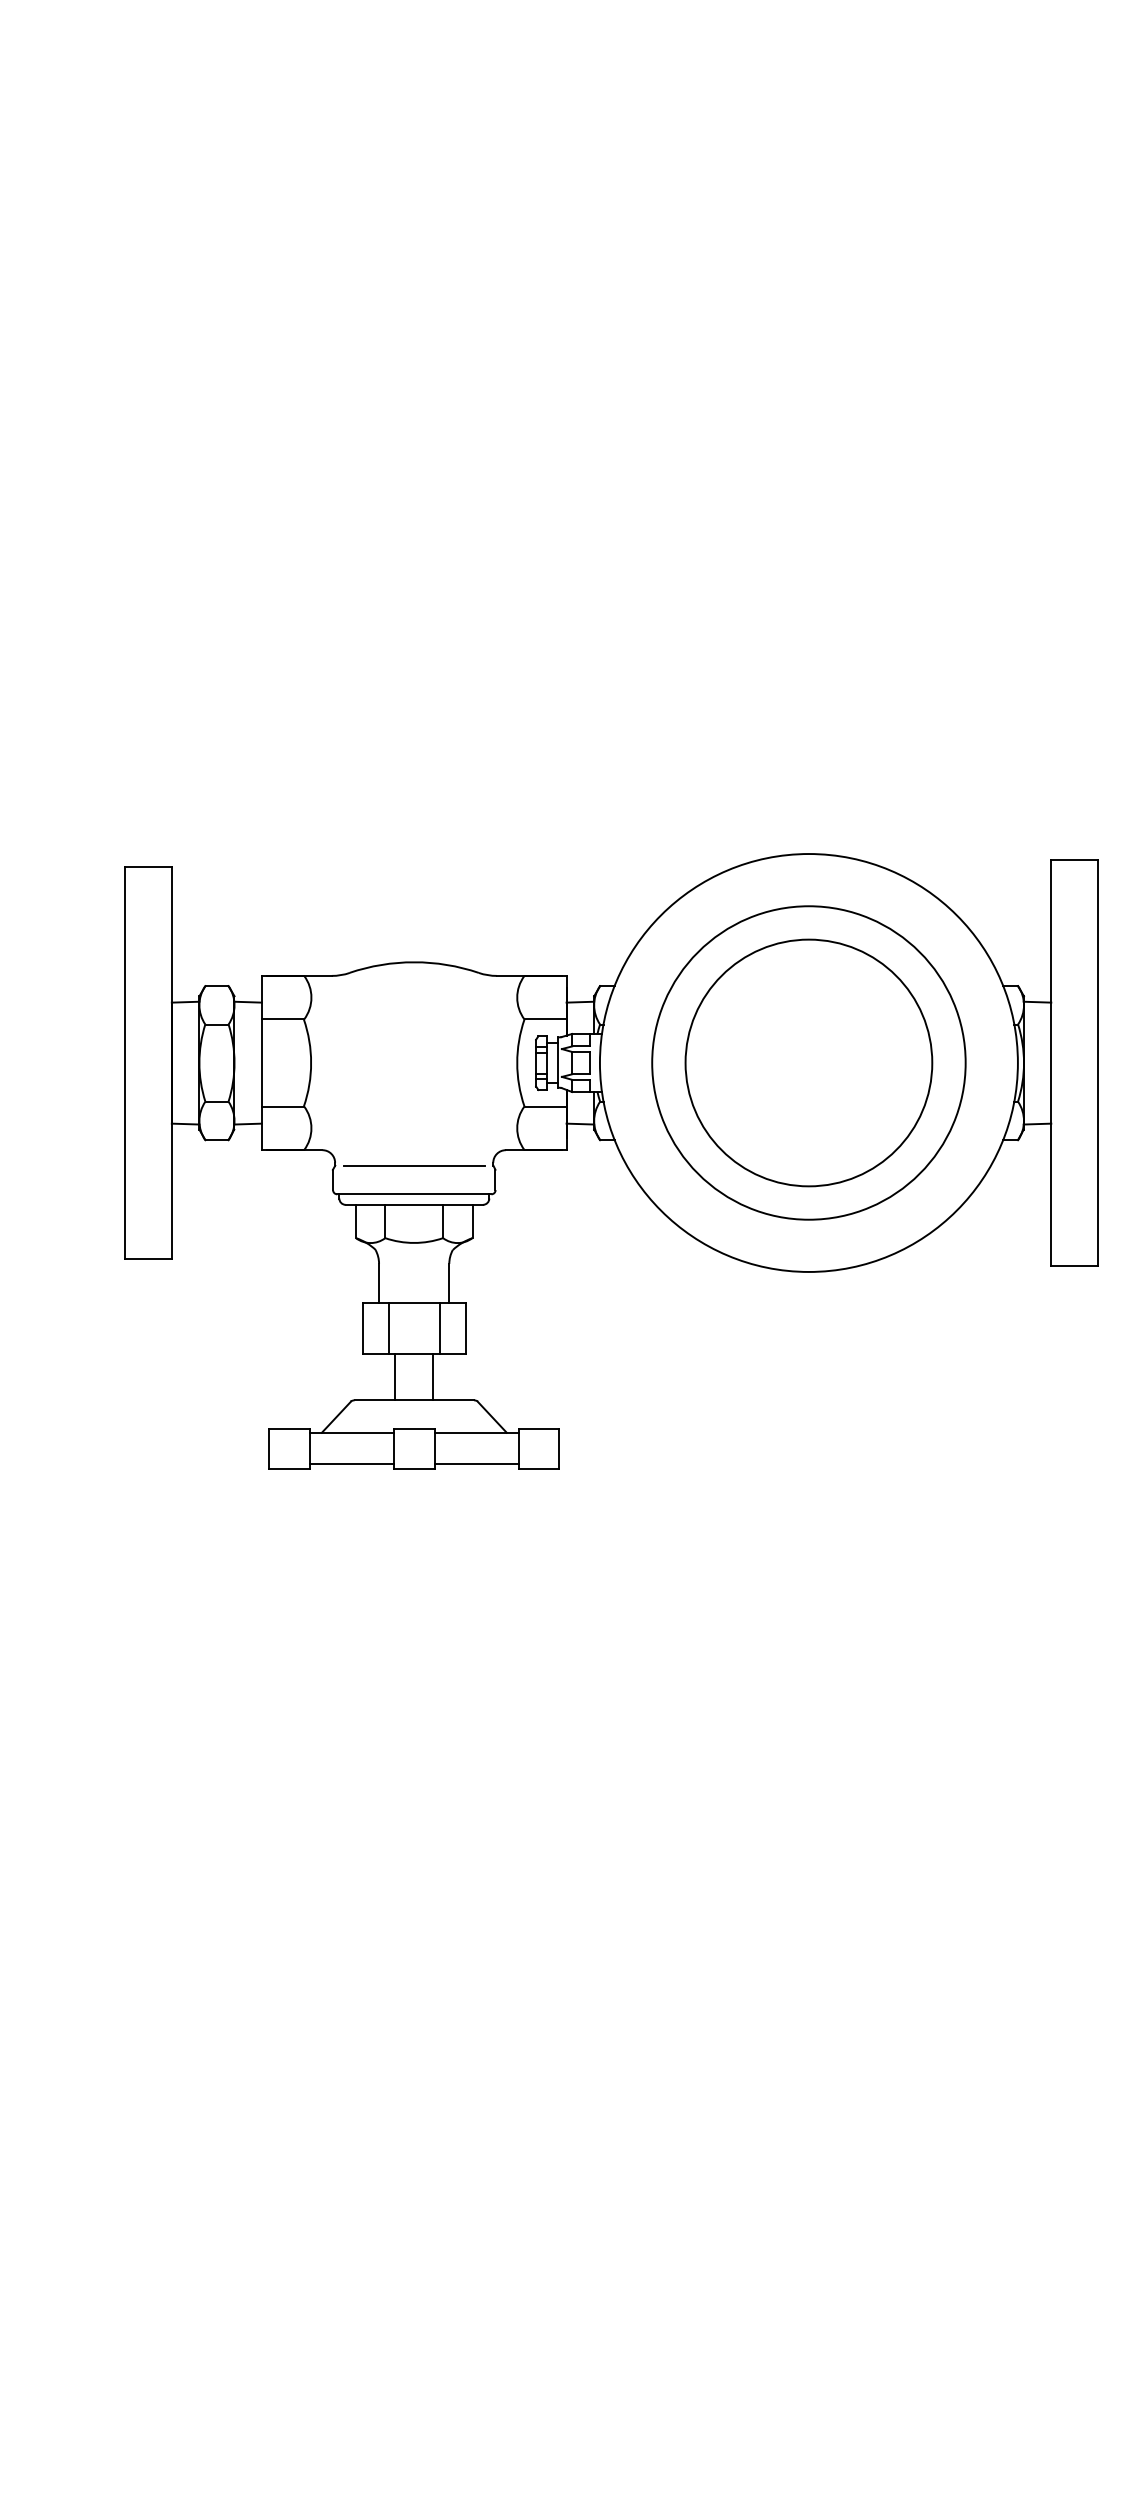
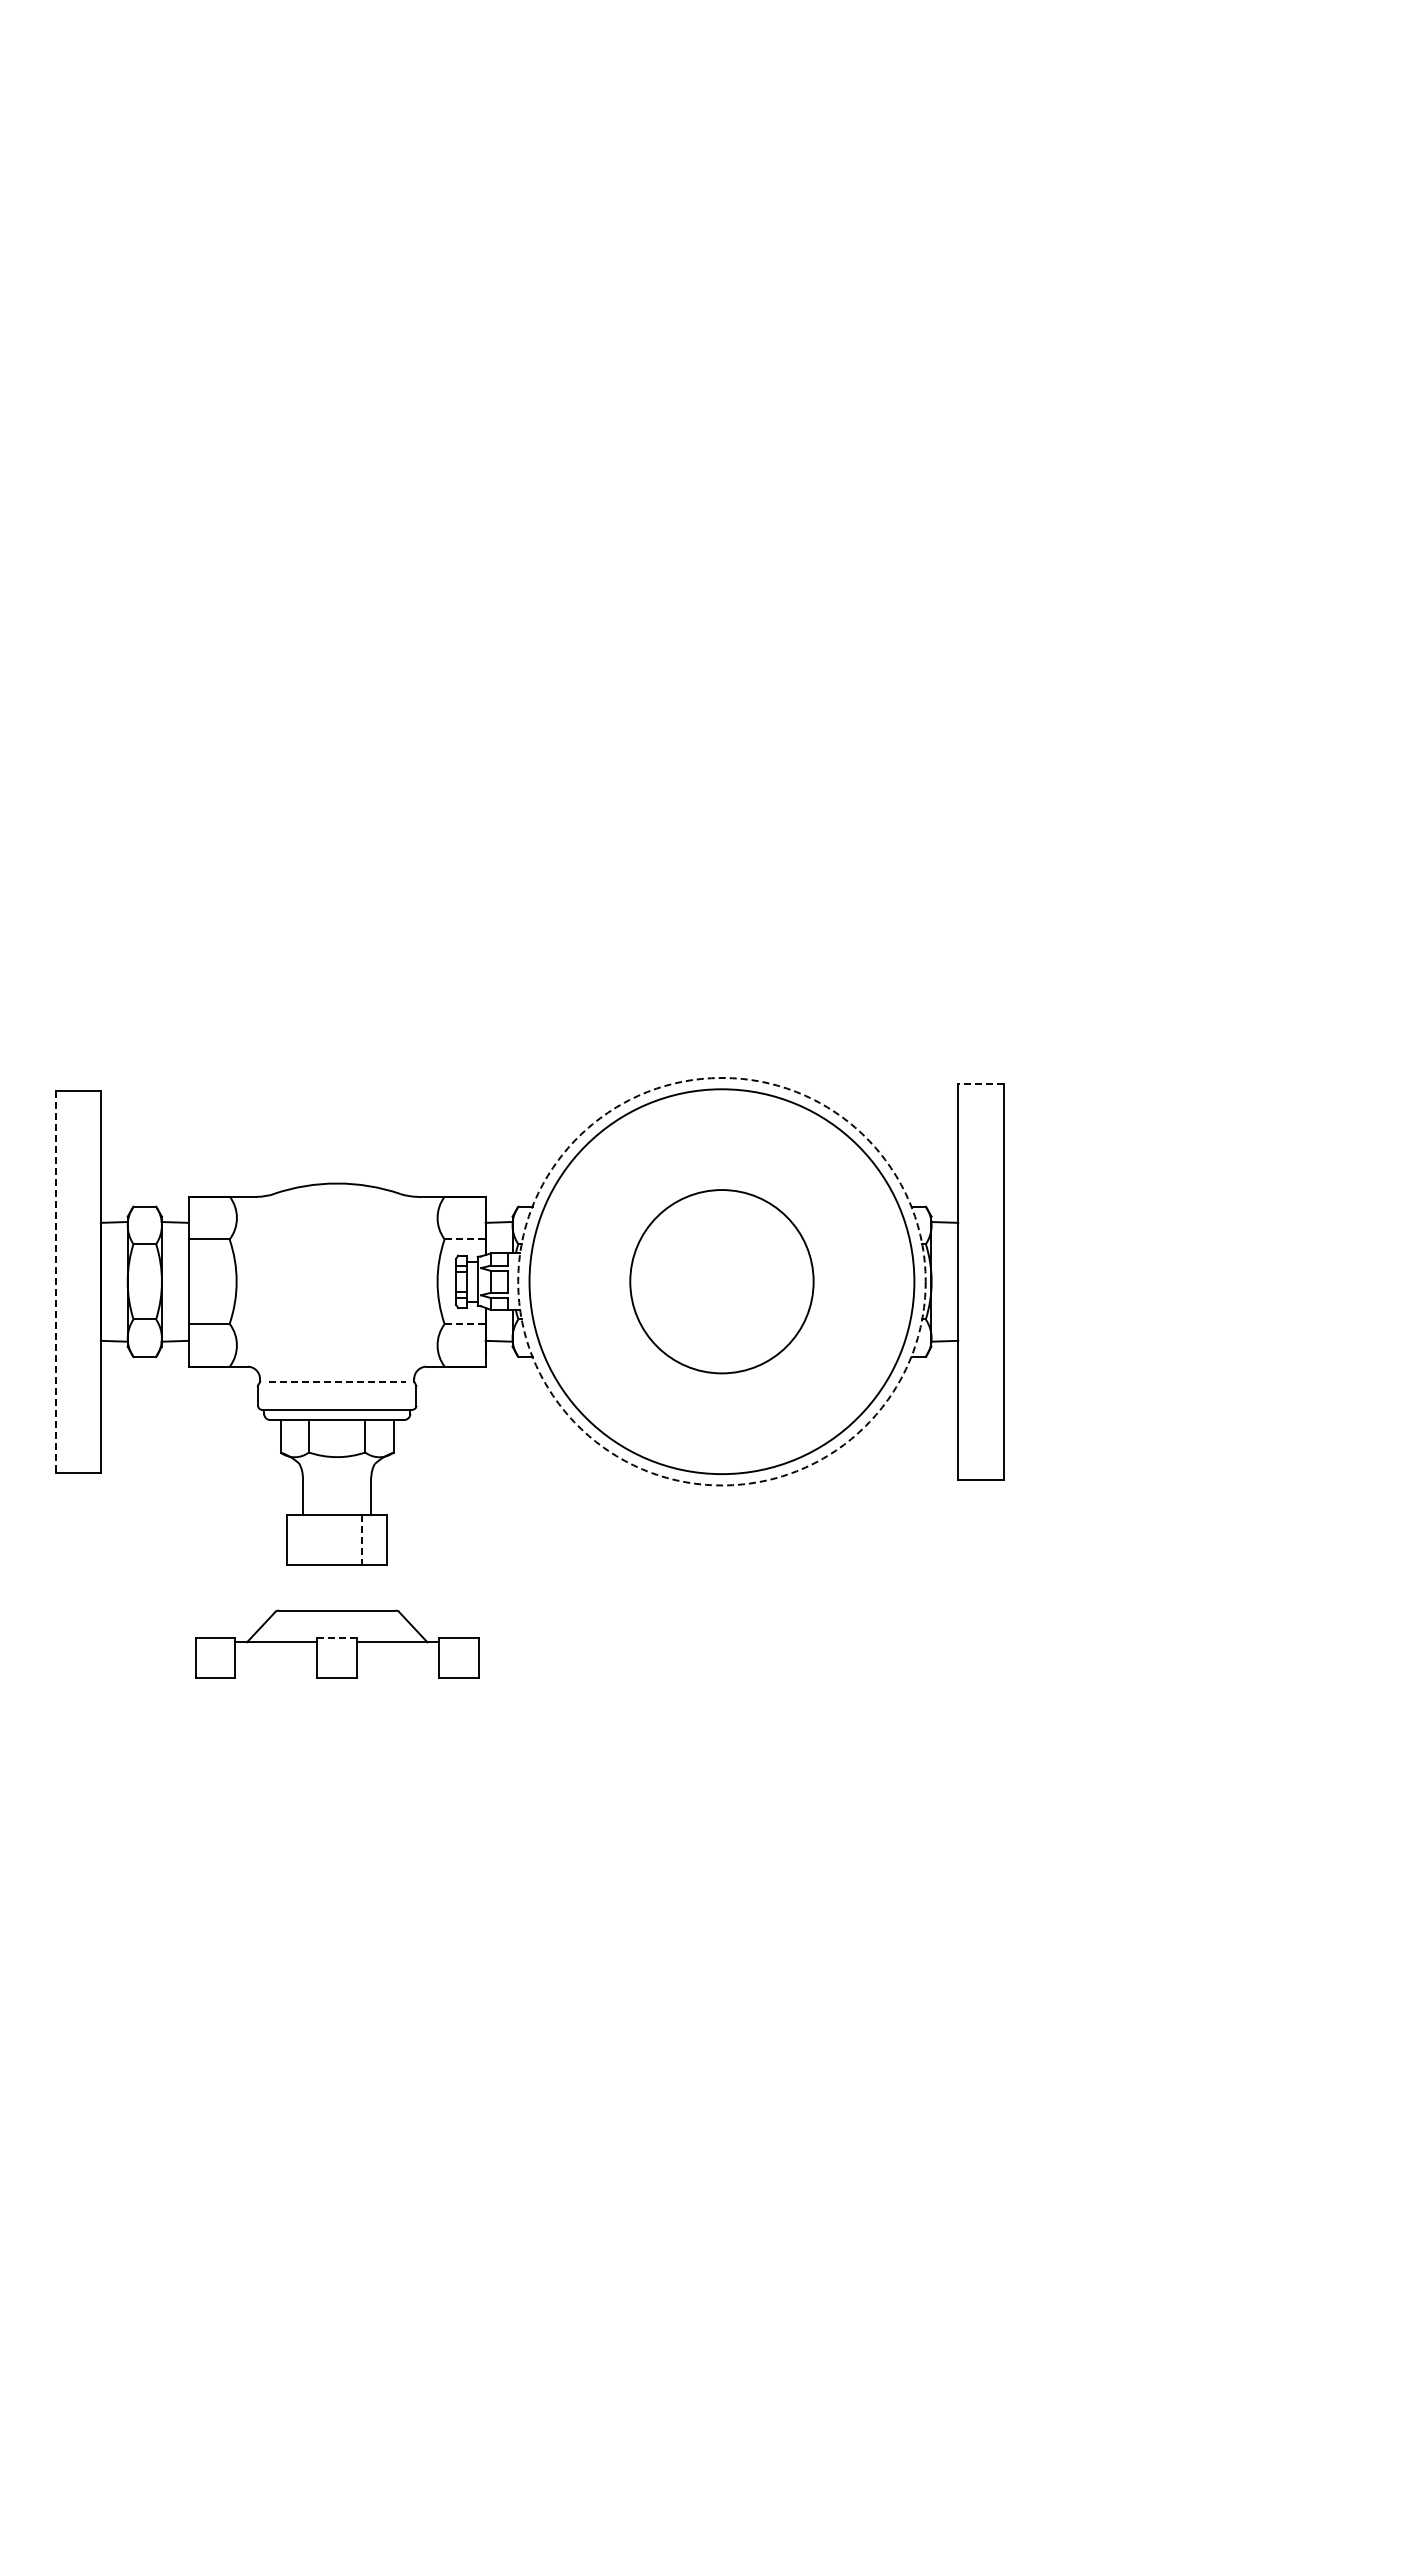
line: (1074, 859) -> (980, 1083), solid -> dashed
line: (545, 1019) -> (465, 1239), solid -> dashed
circle: (808, 1062) -> (721, 1281), size x0.6
circle: (808, 1062) -> (721, 1281), size x1.6
circle: (808, 1062) -> (721, 1281), solid -> dashed
line: (125, 1063) -> (55, 1282), solid -> dashed
line: (545, 1106) -> (465, 1324), solid -> dashed
line: (414, 1165) -> (337, 1381), solid -> dashed
line: (388, 1328) -> (312, 1540), removed
line: (440, 1328) -> (362, 1540), solid -> dashed
line: (395, 1376) -> (318, 1587), removed
line: (433, 1376) -> (355, 1587), removed
line: (414, 1428) -> (337, 1638), solid -> dashed
line: (352, 1463) -> (276, 1672), removed
line: (476, 1463) -> (397, 1672), removed

